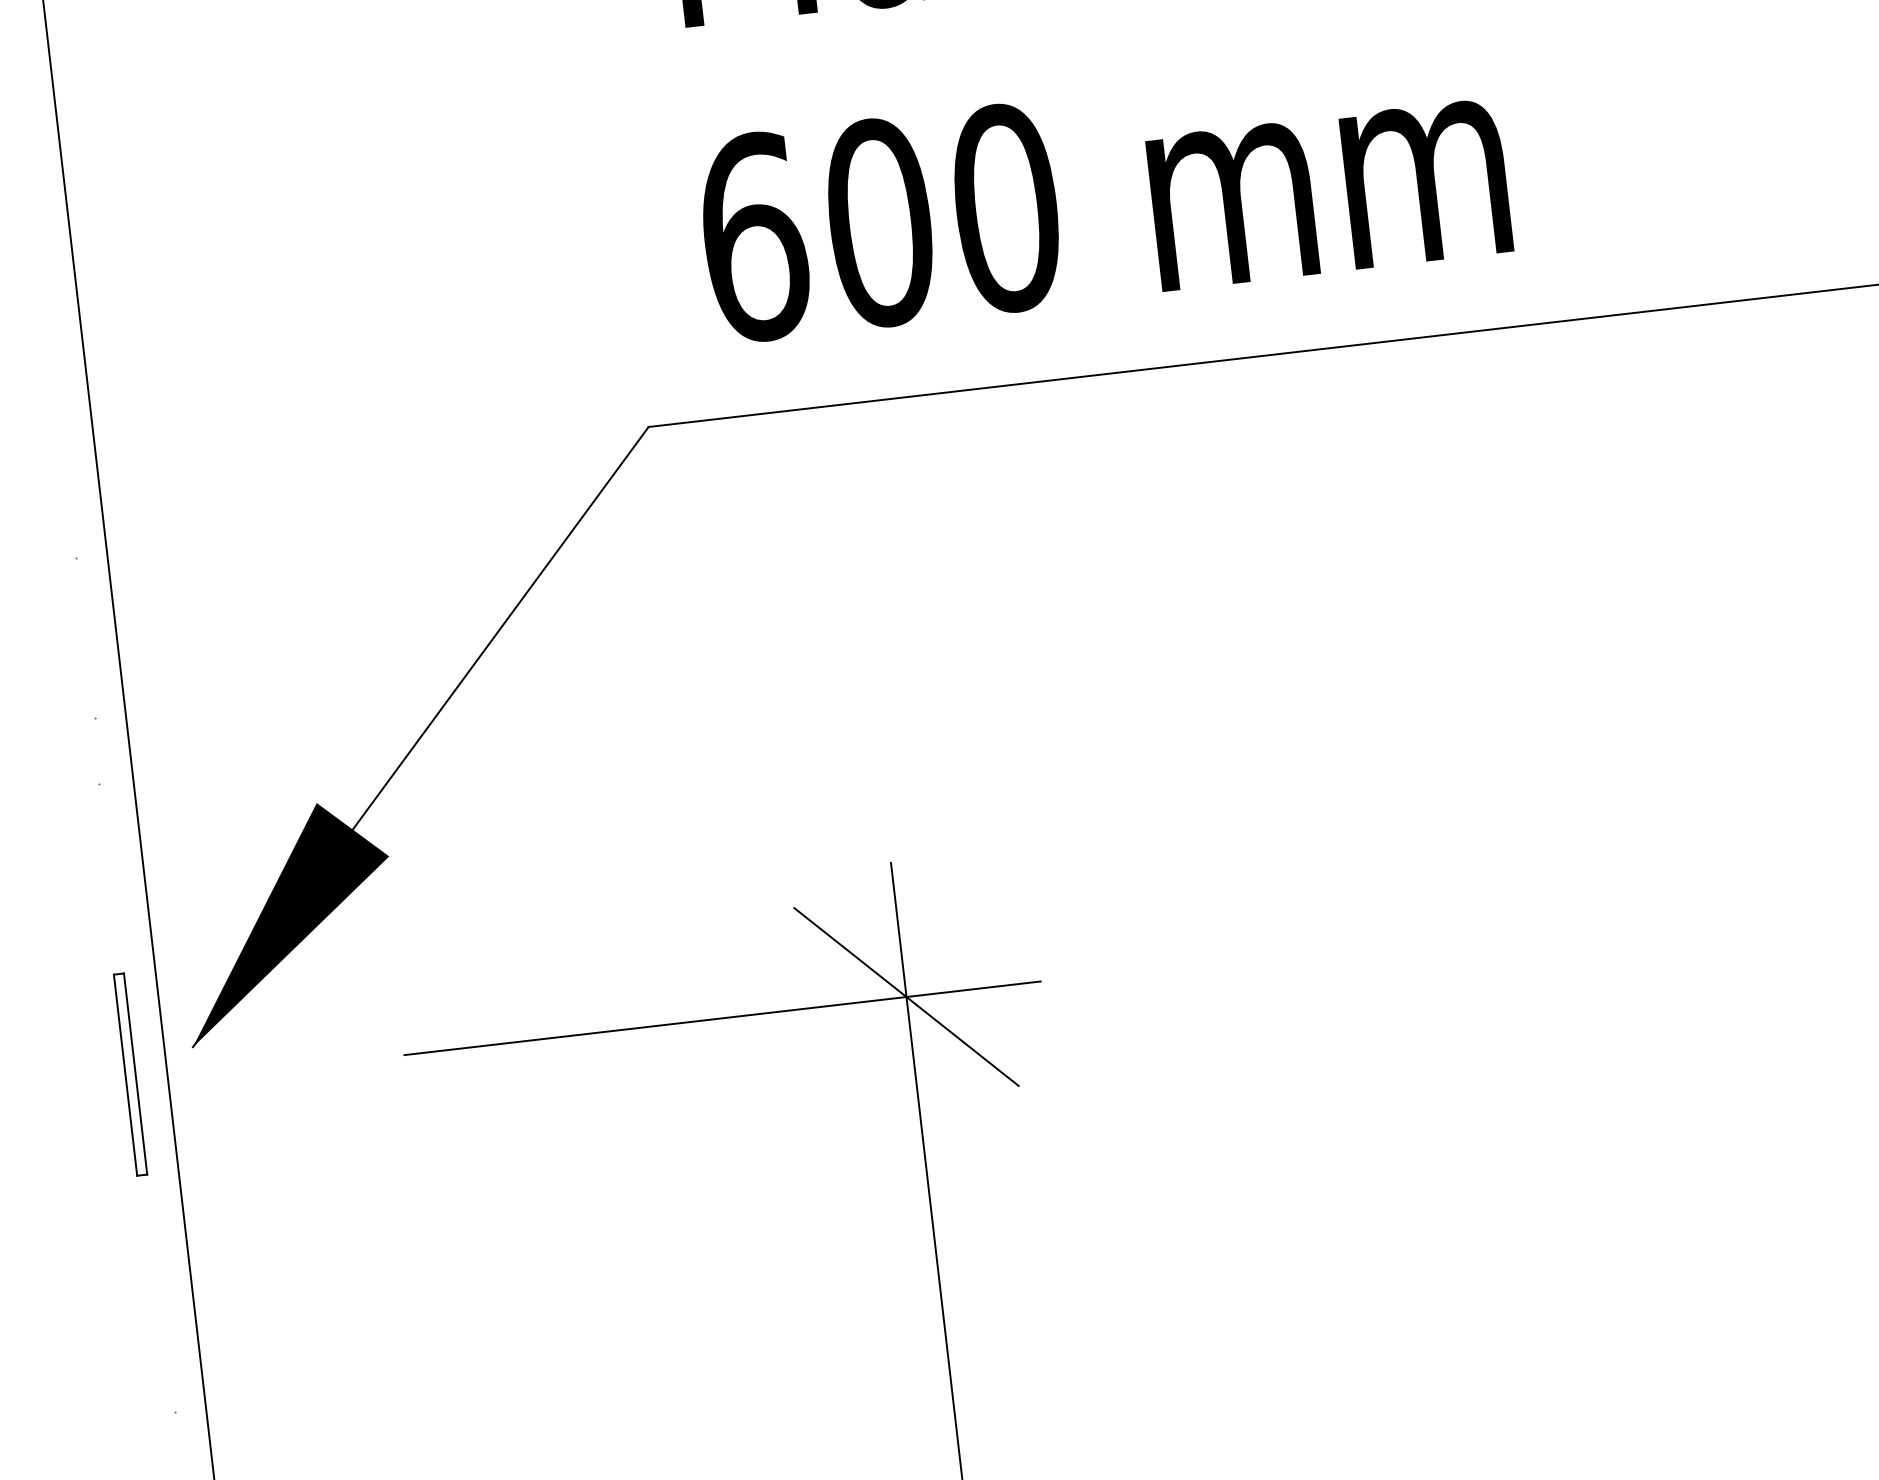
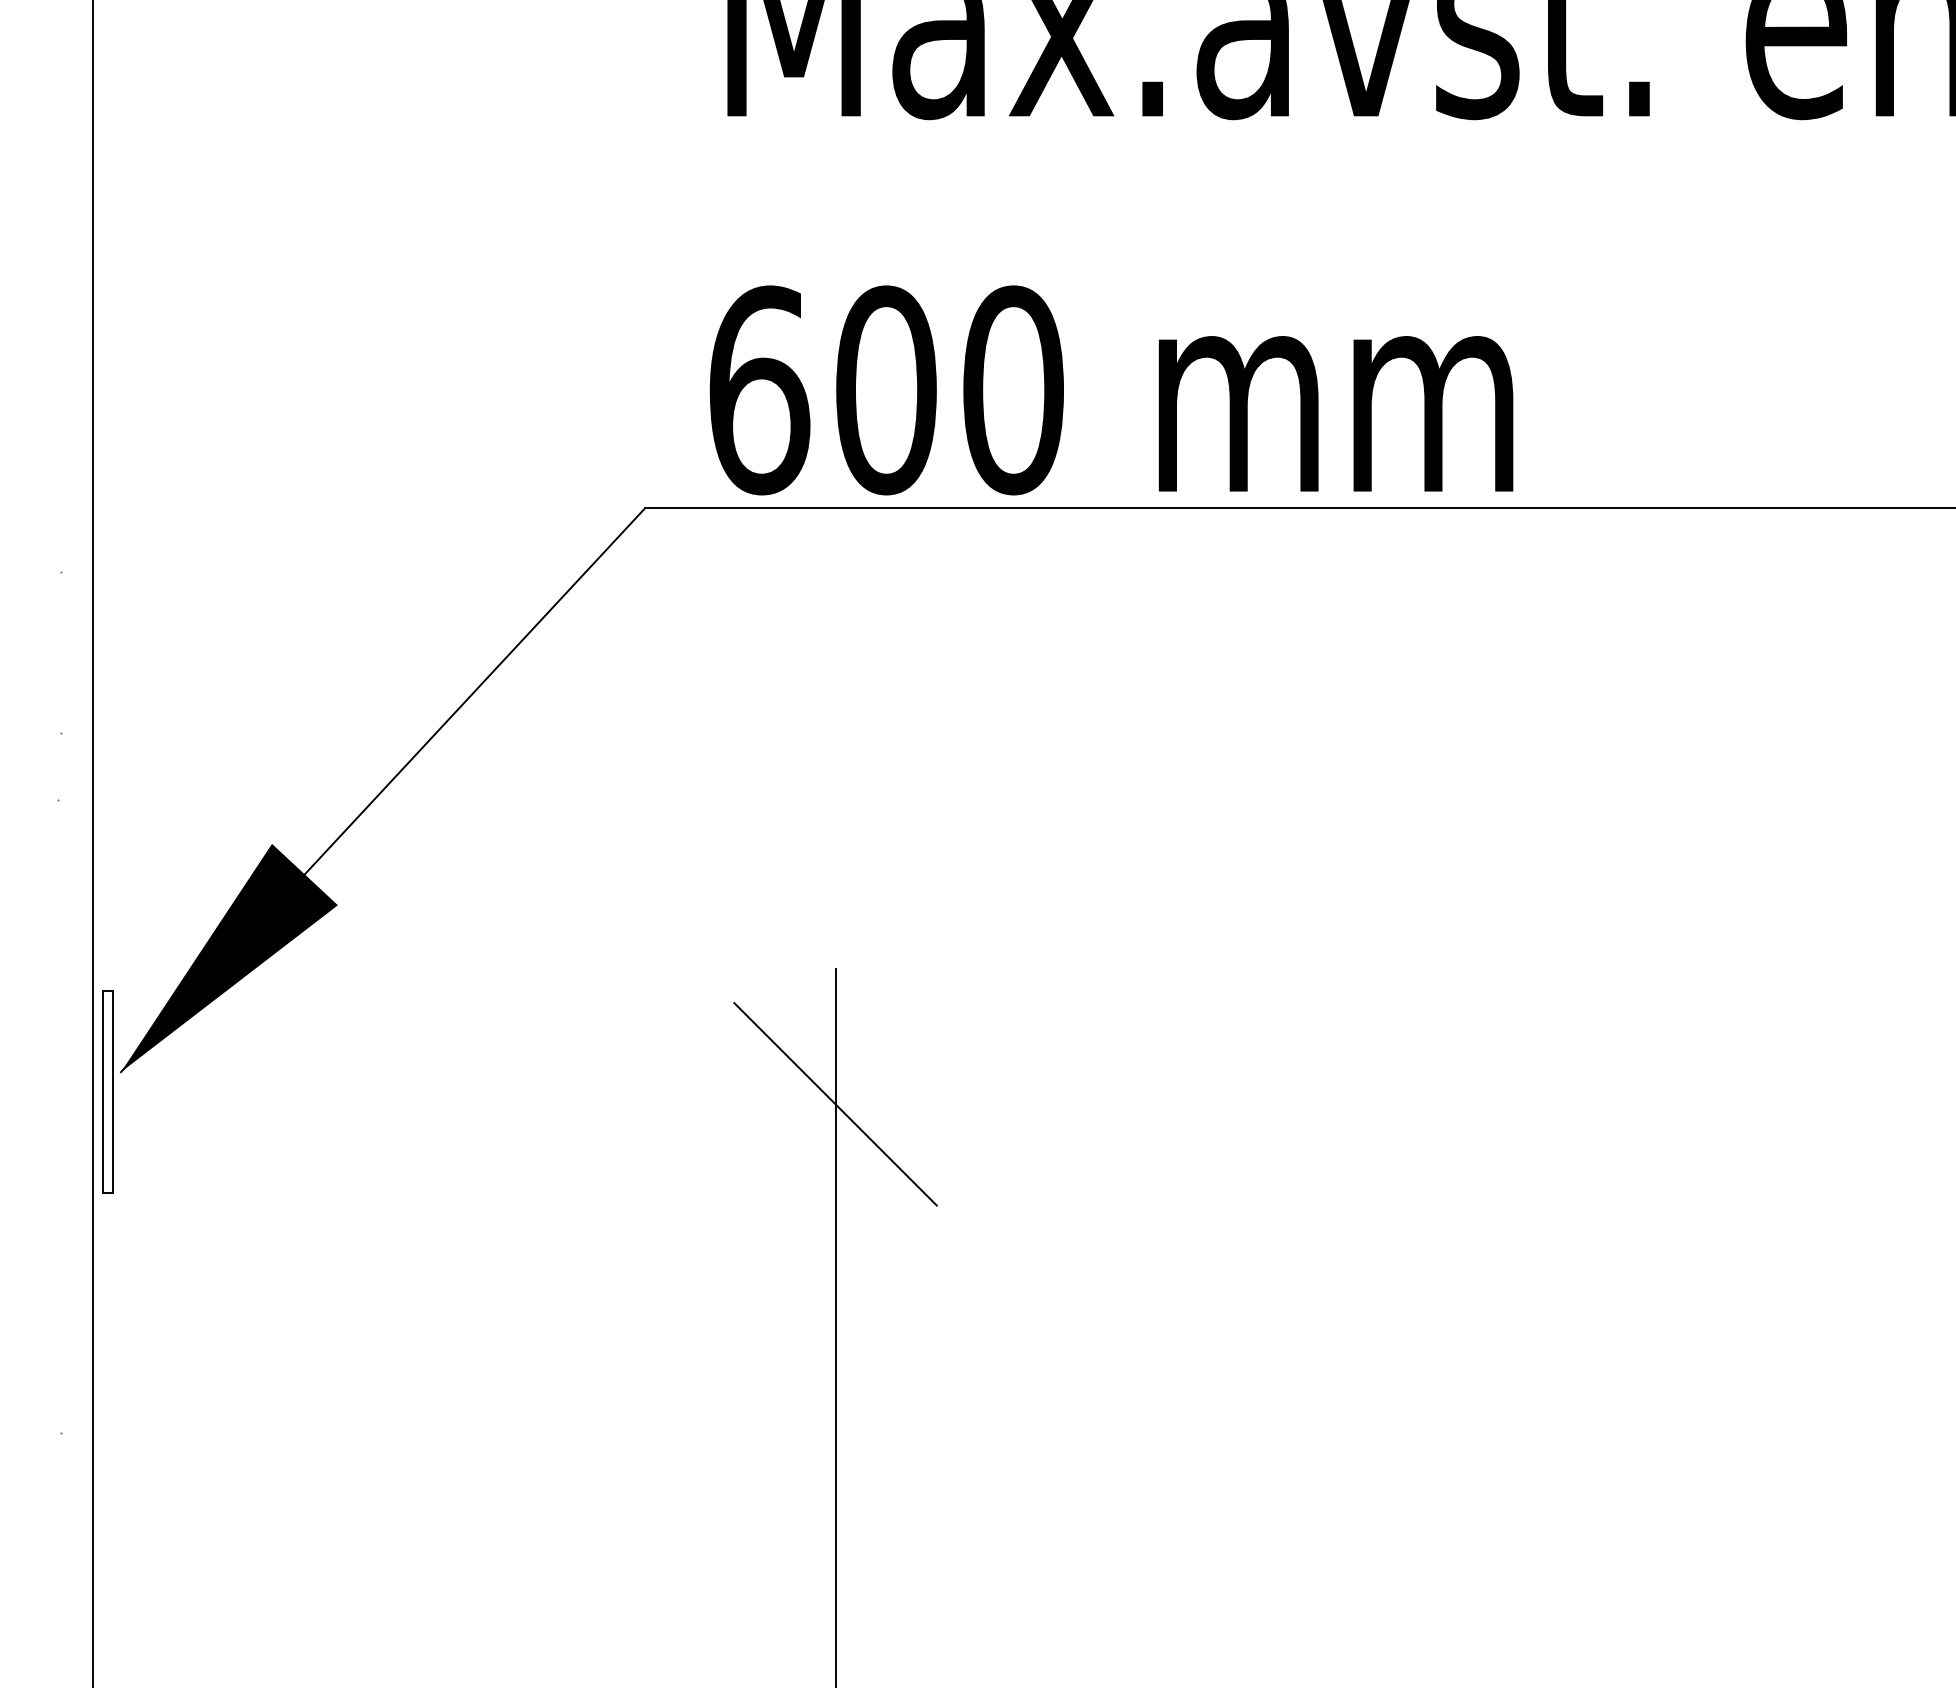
text: (1103, 197) -> (1111, 390), moved
line: (722, 1018) -> (650, 1104), removed
part: (130, 1073) -> (107, 1091), moved

